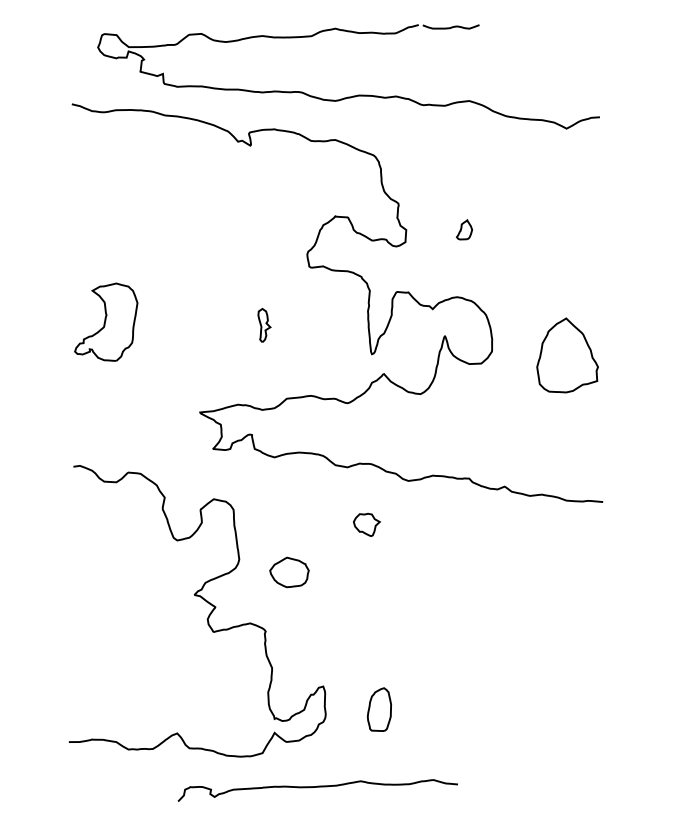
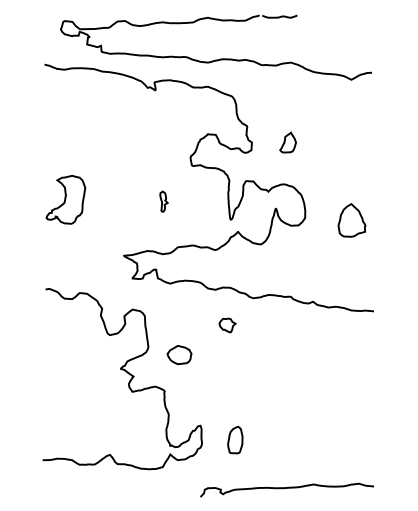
part: (463, 229) -> (287, 142), size x1.67
part: (566, 355) -> (351, 220), size x0.71
curve: (316, 787) -> (286, 488), moved

